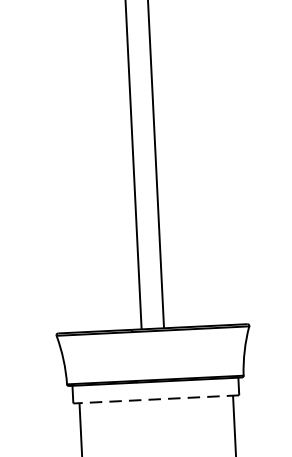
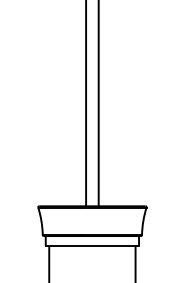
line: (156, 400) -> (92, 246), dashed -> solid

